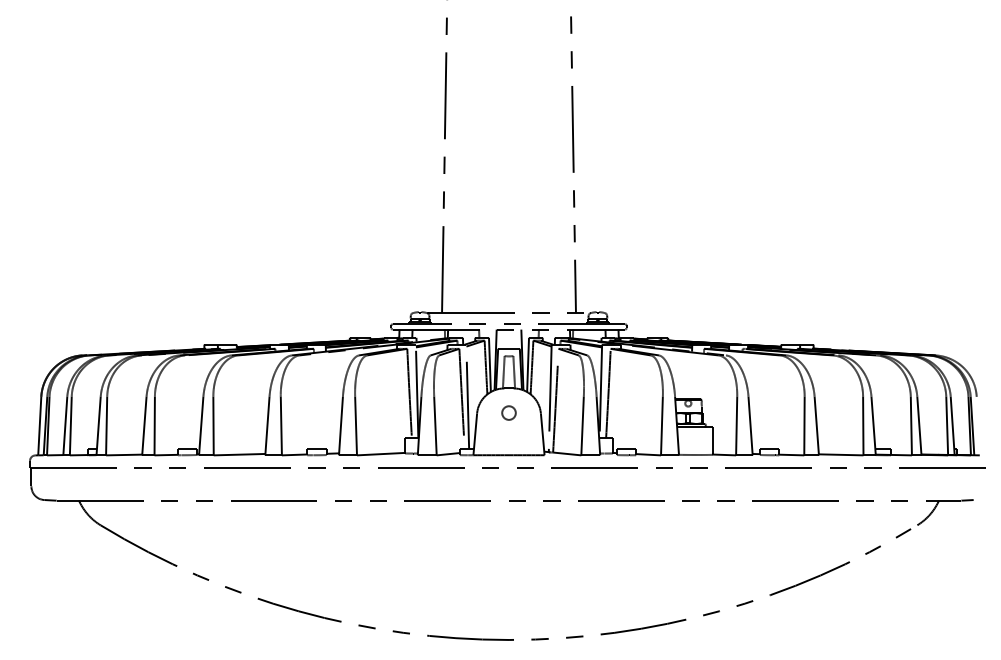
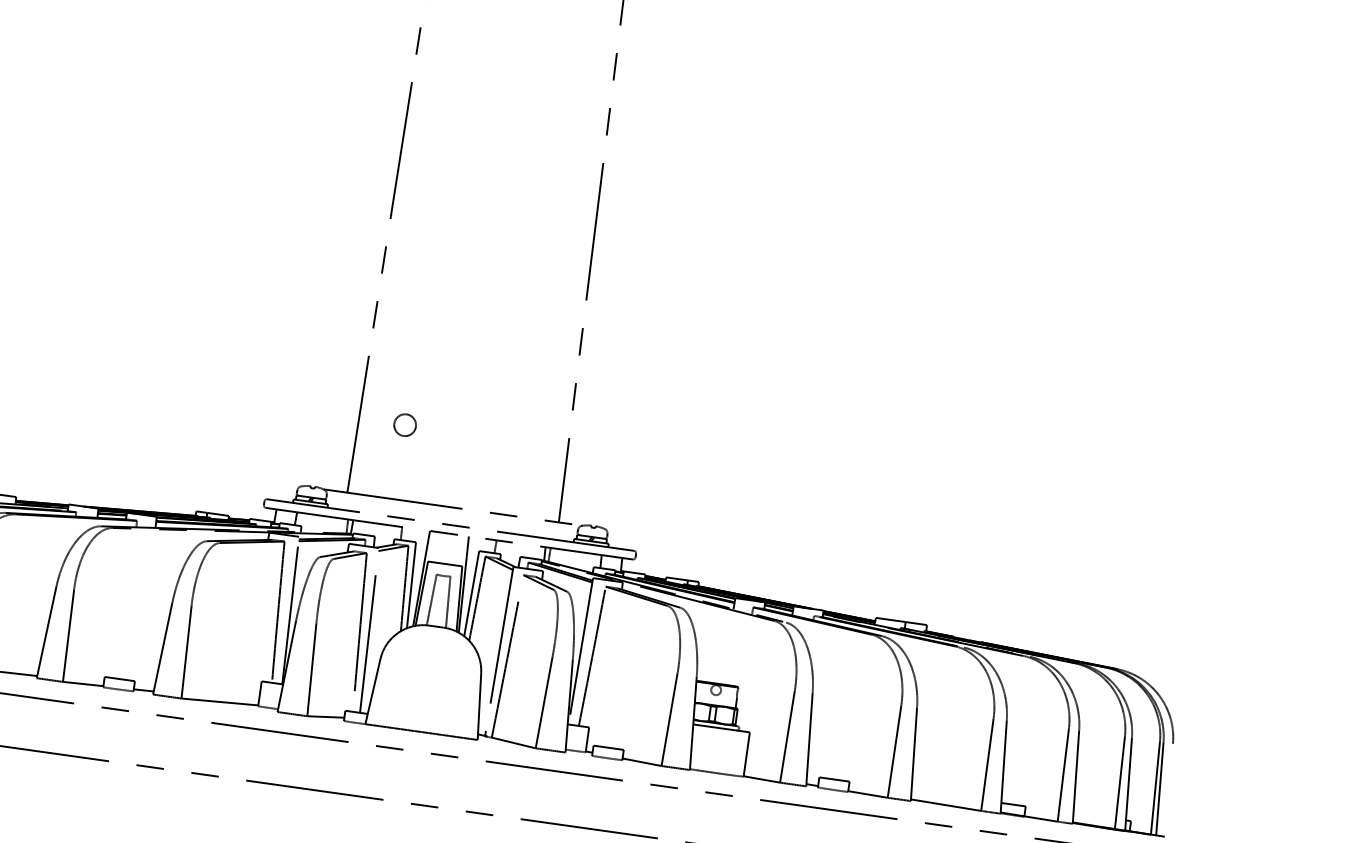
circle: (508, 412) -> (404, 424), moved

